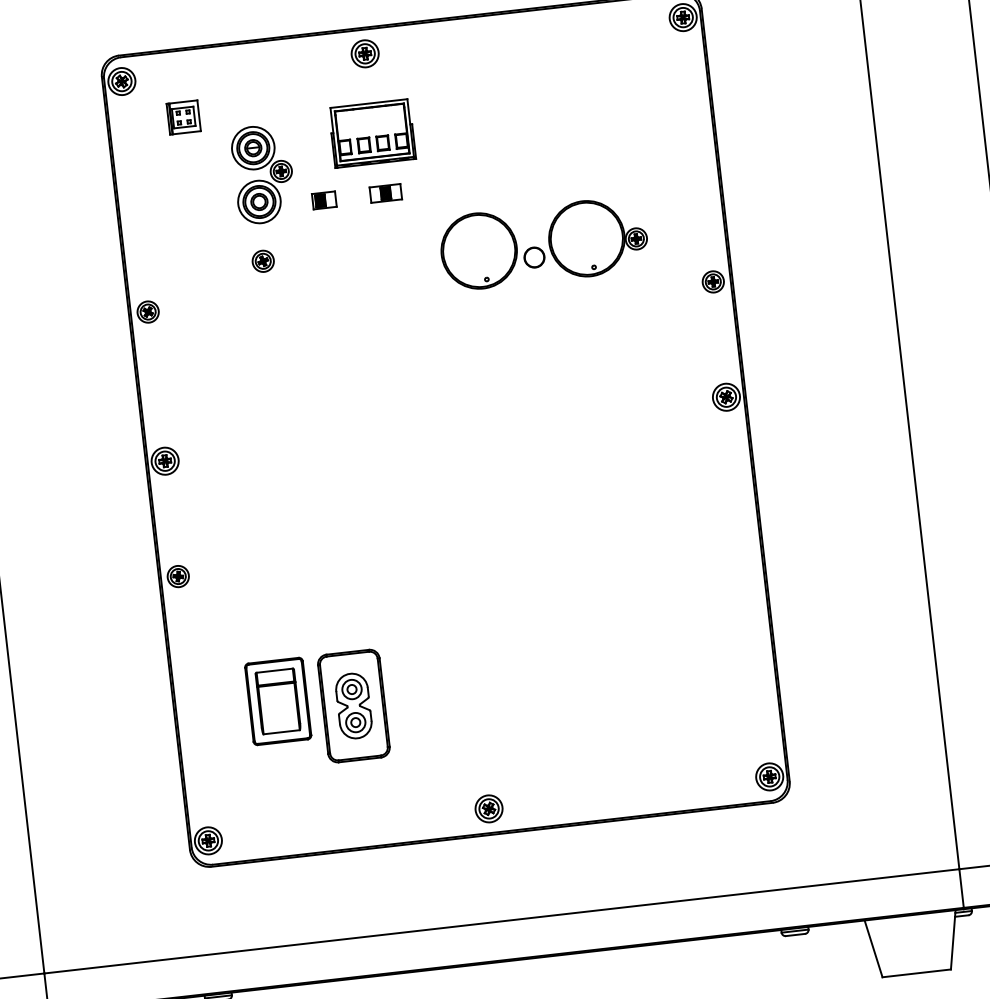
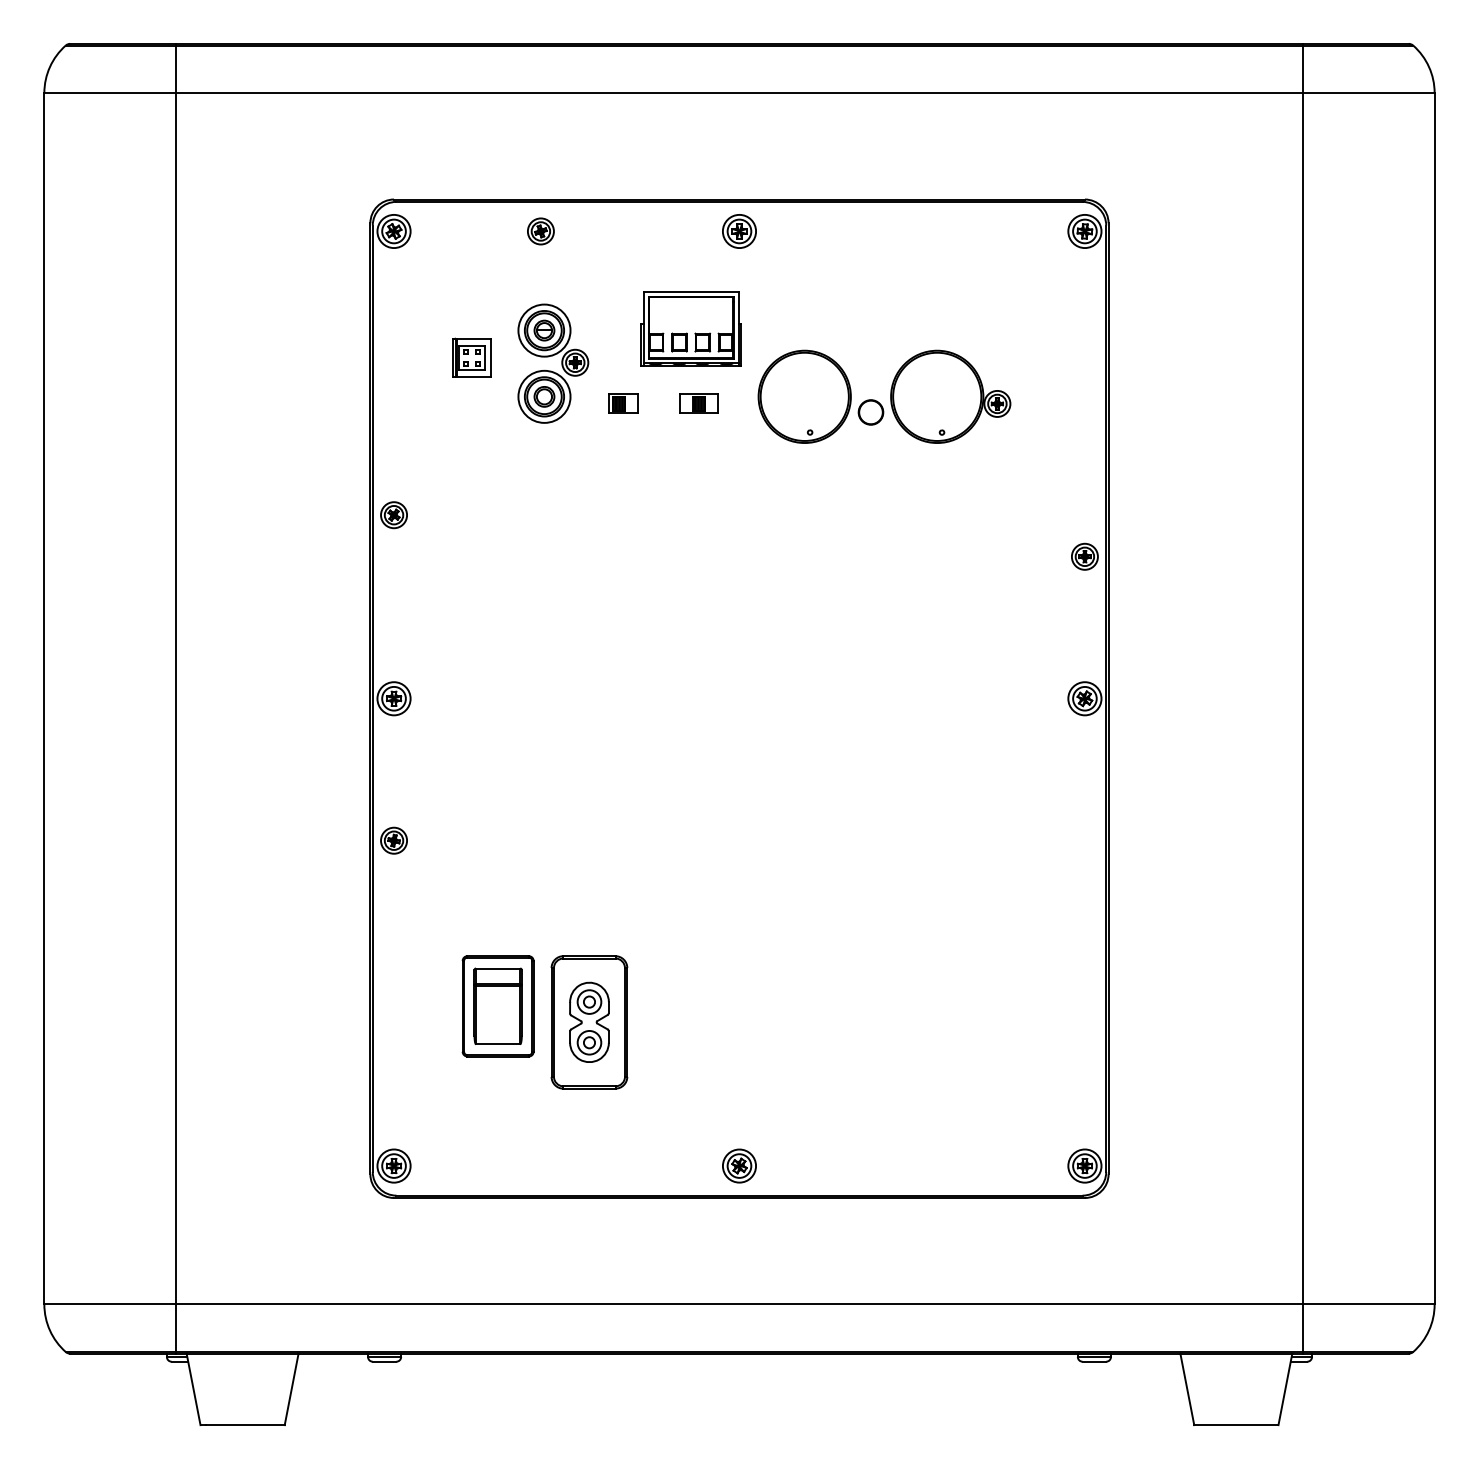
part: (365, 53) -> (739, 231), moved
part: (183, 117) -> (471, 357), moved
part: (543, 243) -> (884, 396), moved
part: (262, 261) -> (540, 231), moved

